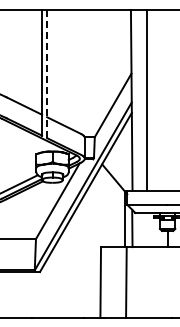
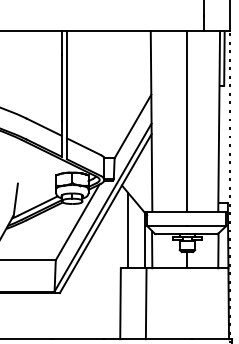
line: (46, 74) -> (66, 95), dashed -> solid
line: (146, 100) -> (187, 121), moved
line: (108, 209) -> (128, 230), added

